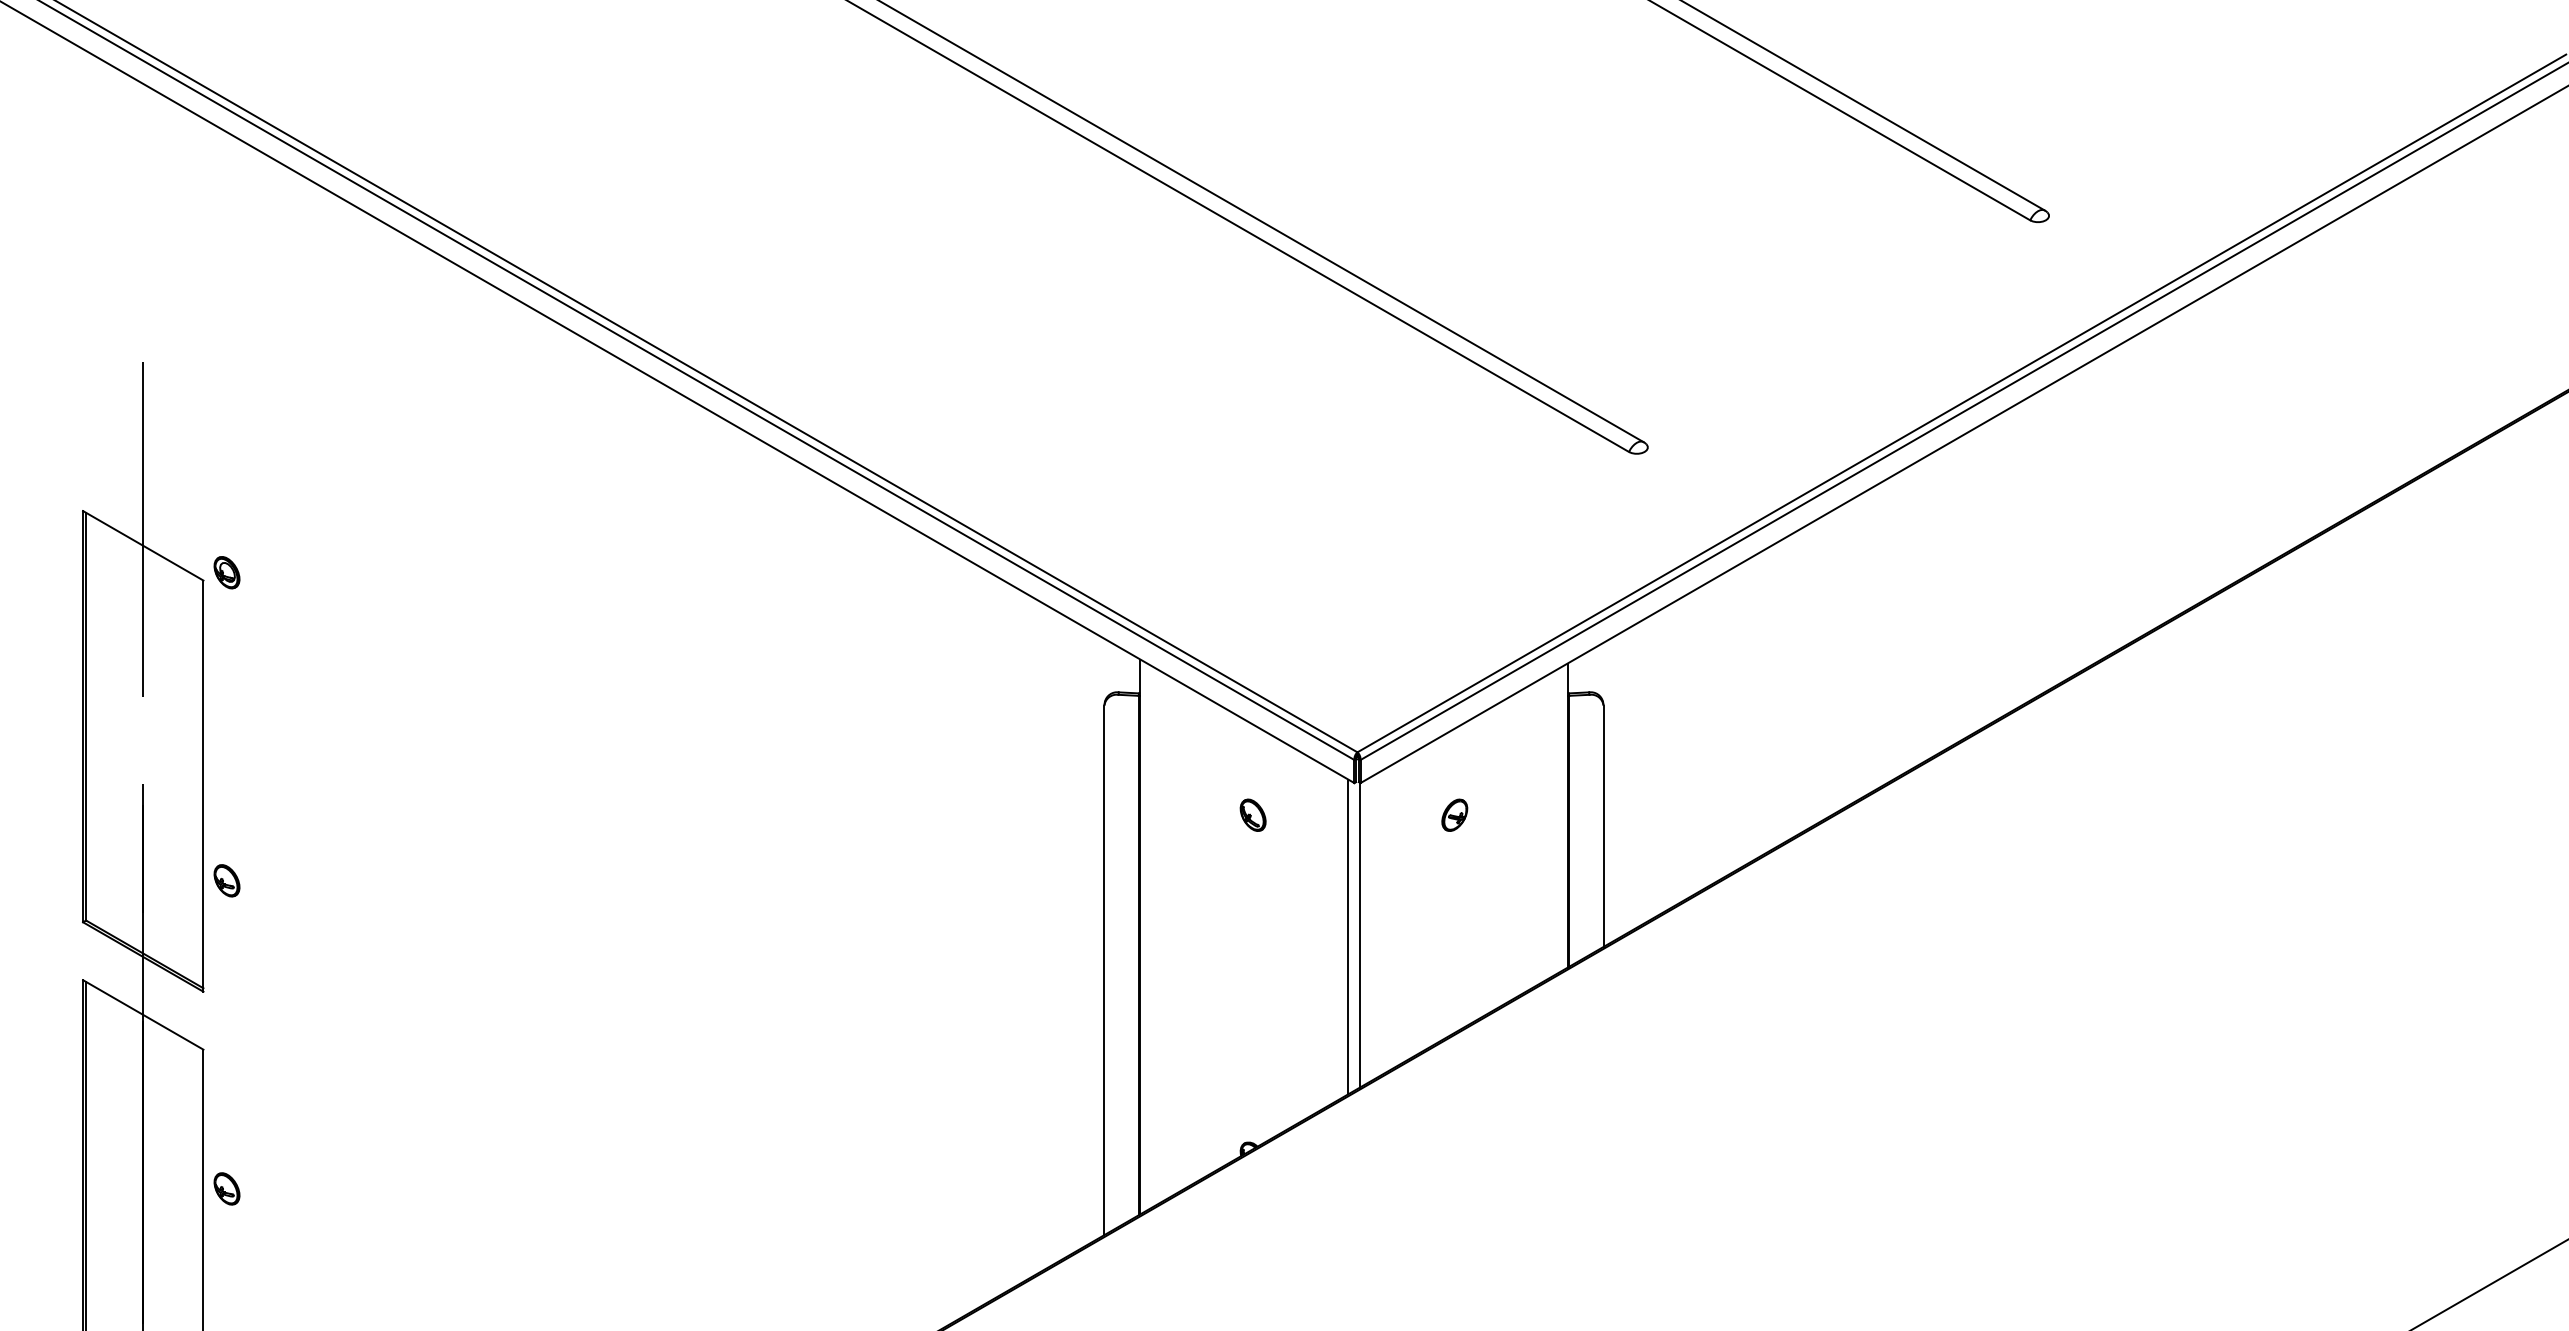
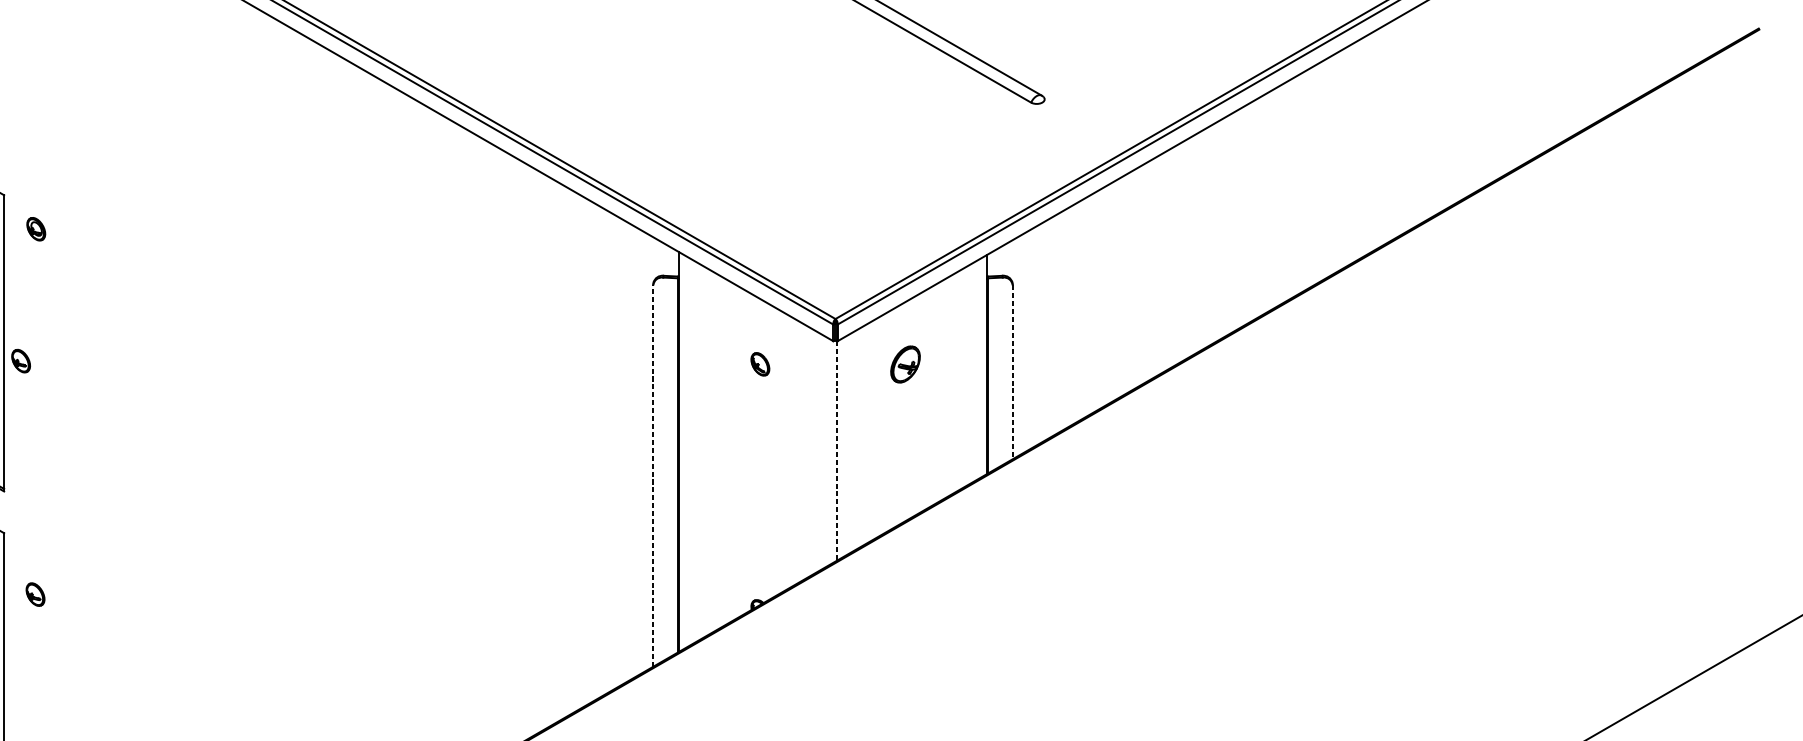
part: (226, 572) -> (35, 229), moved
part: (1454, 814) -> (905, 363), size x1.6
line: (1603, 826) -> (1012, 372), solid -> dashed
part: (226, 880) -> (20, 360), moved
line: (1359, 935) -> (836, 450), solid -> dashed
line: (1348, 936) -> (829, 451), removed
line: (1104, 970) -> (653, 476), solid -> dashed
part: (226, 1188) -> (35, 594), moved

